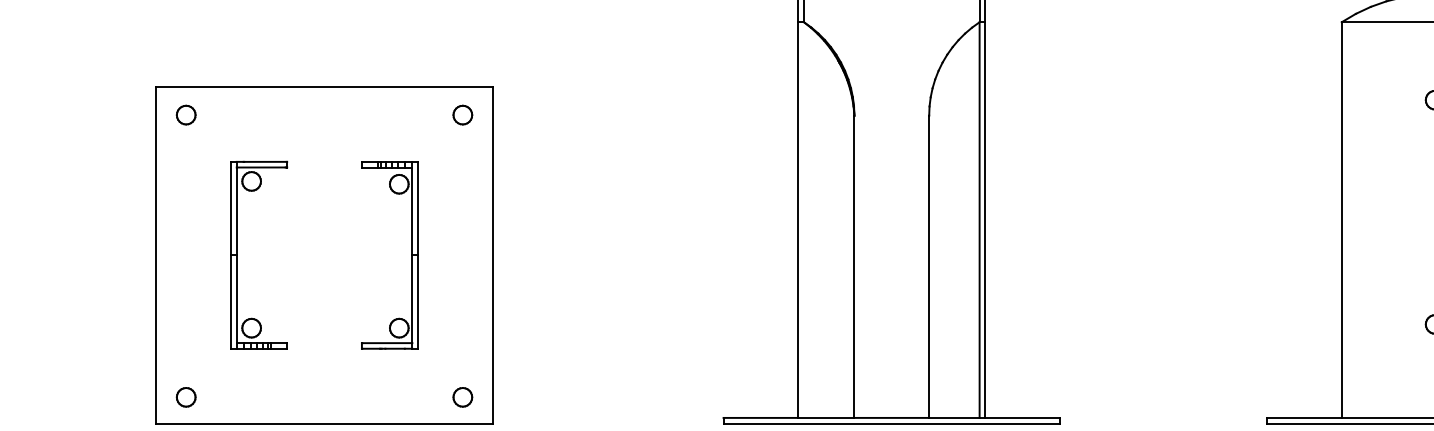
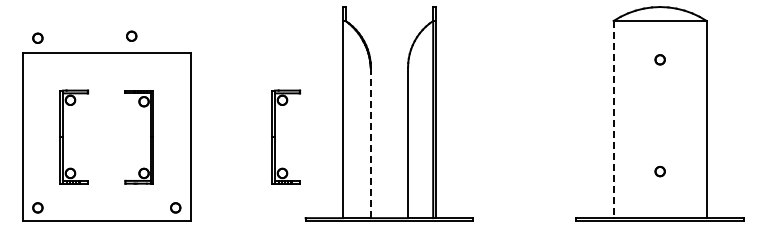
part: (185, 113) -> (37, 37), moved
part: (462, 113) -> (131, 35), moved
line: (1341, 219) -> (613, 119), solid -> dashed
part: (663, 254) -> (275, 136), added
line: (853, 266) -> (370, 142), solid -> dashed

